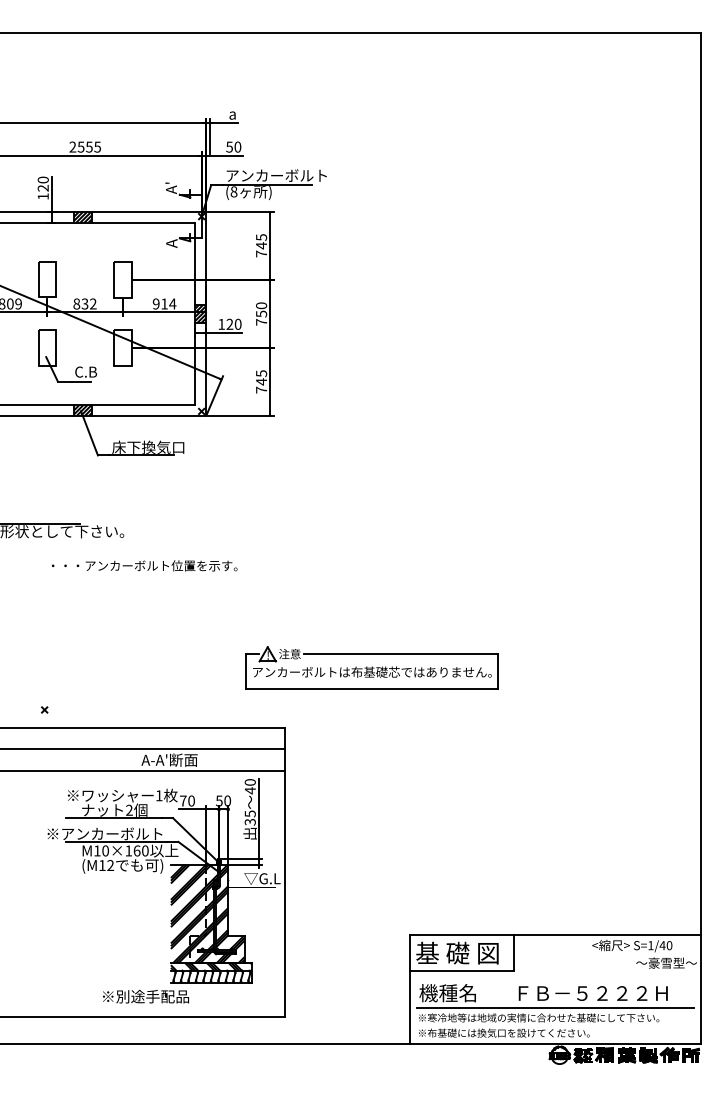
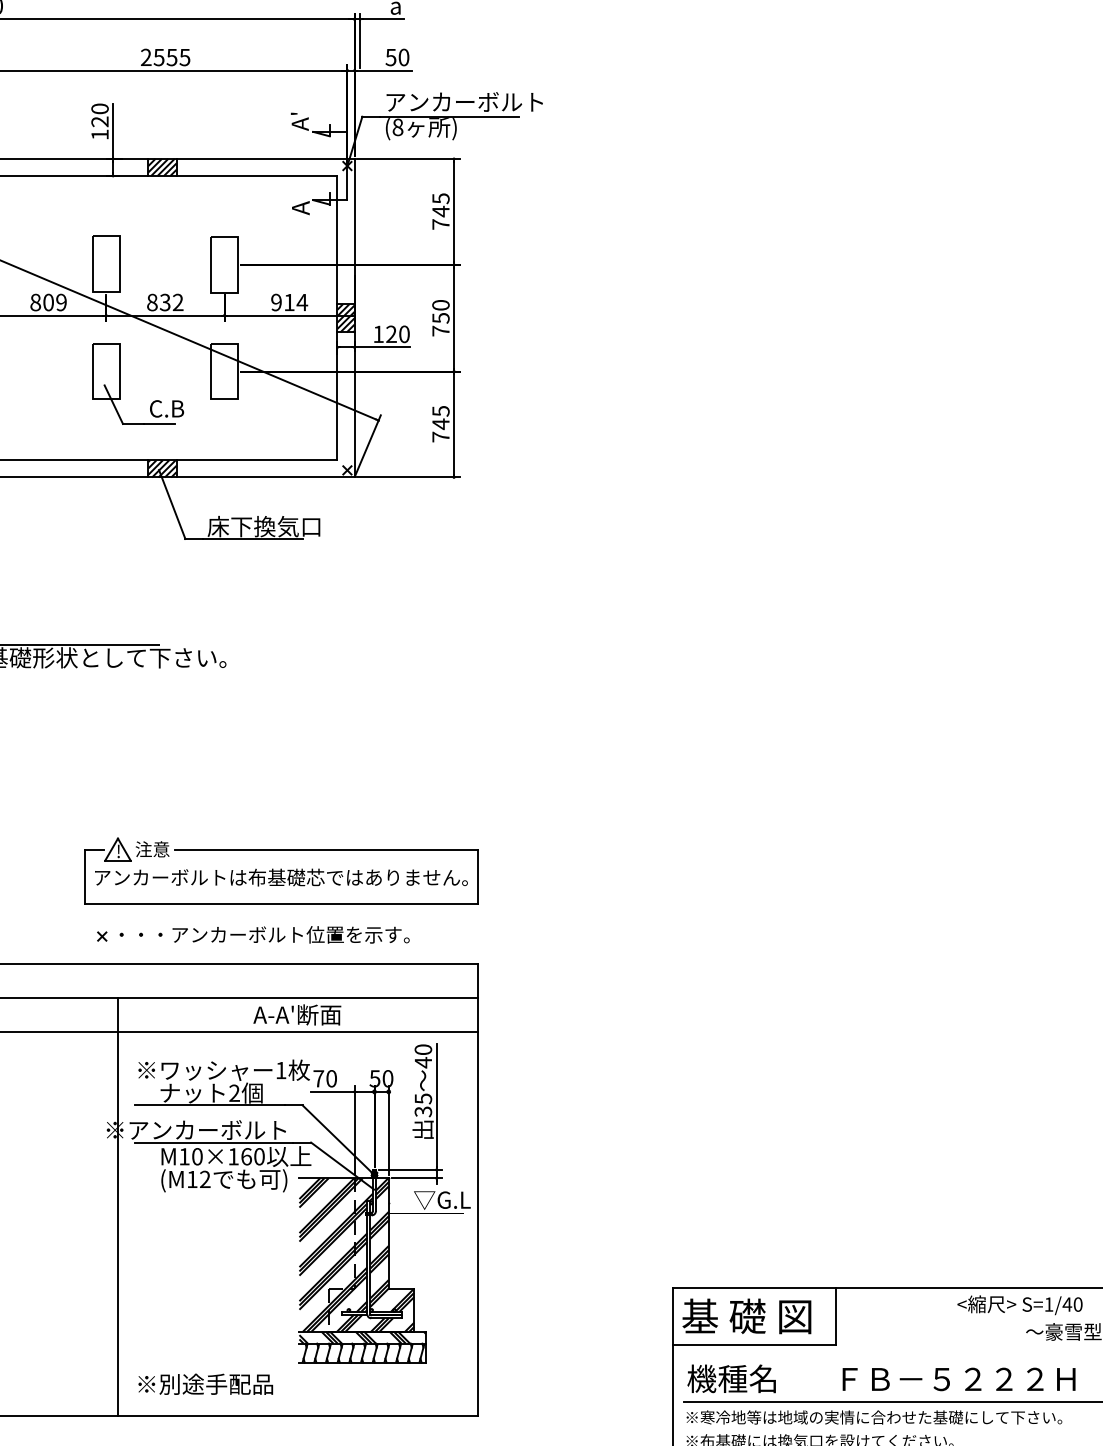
text: (144, 565) -> (264, 934), moved
part: (371, 667) -> (279, 870), moved
line: (54, 882) -> (117, 1206), added
text: (145, 996) -> (205, 1384), moved

